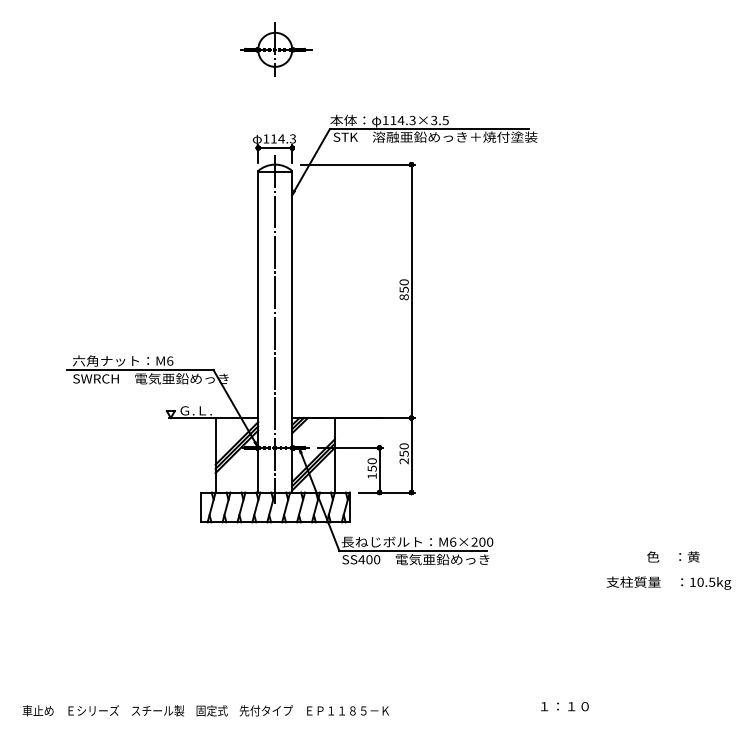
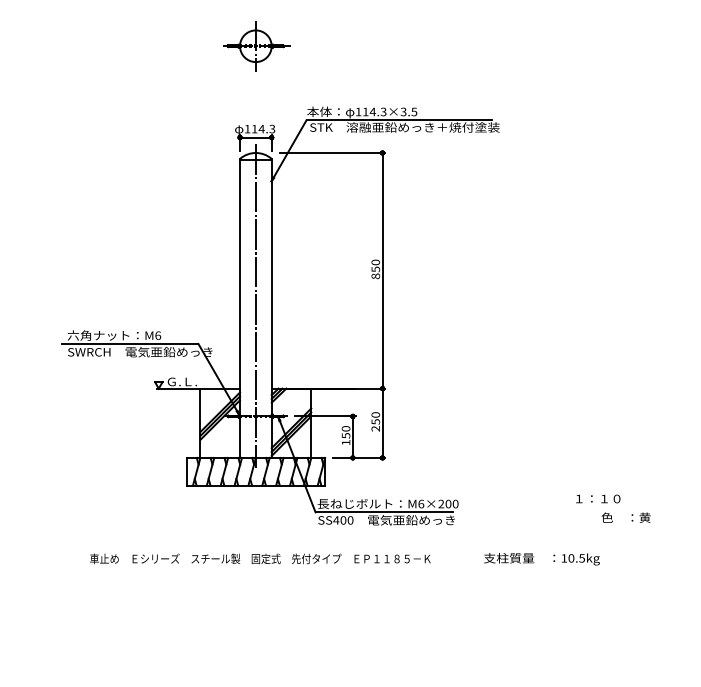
text: (668, 583) -> (541, 559), moved
text: (565, 706) -> (598, 498), moved
text: (206, 710) -> (260, 558), moved

